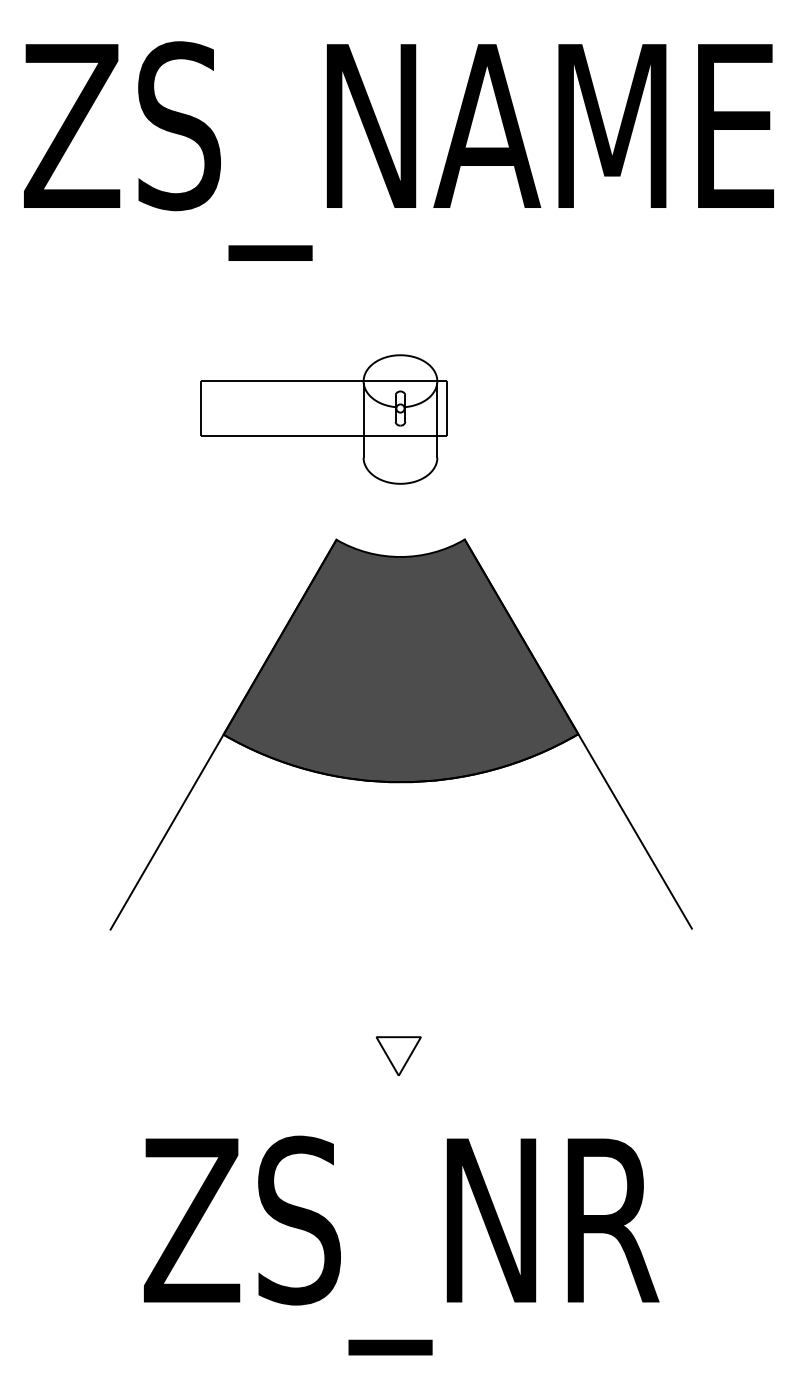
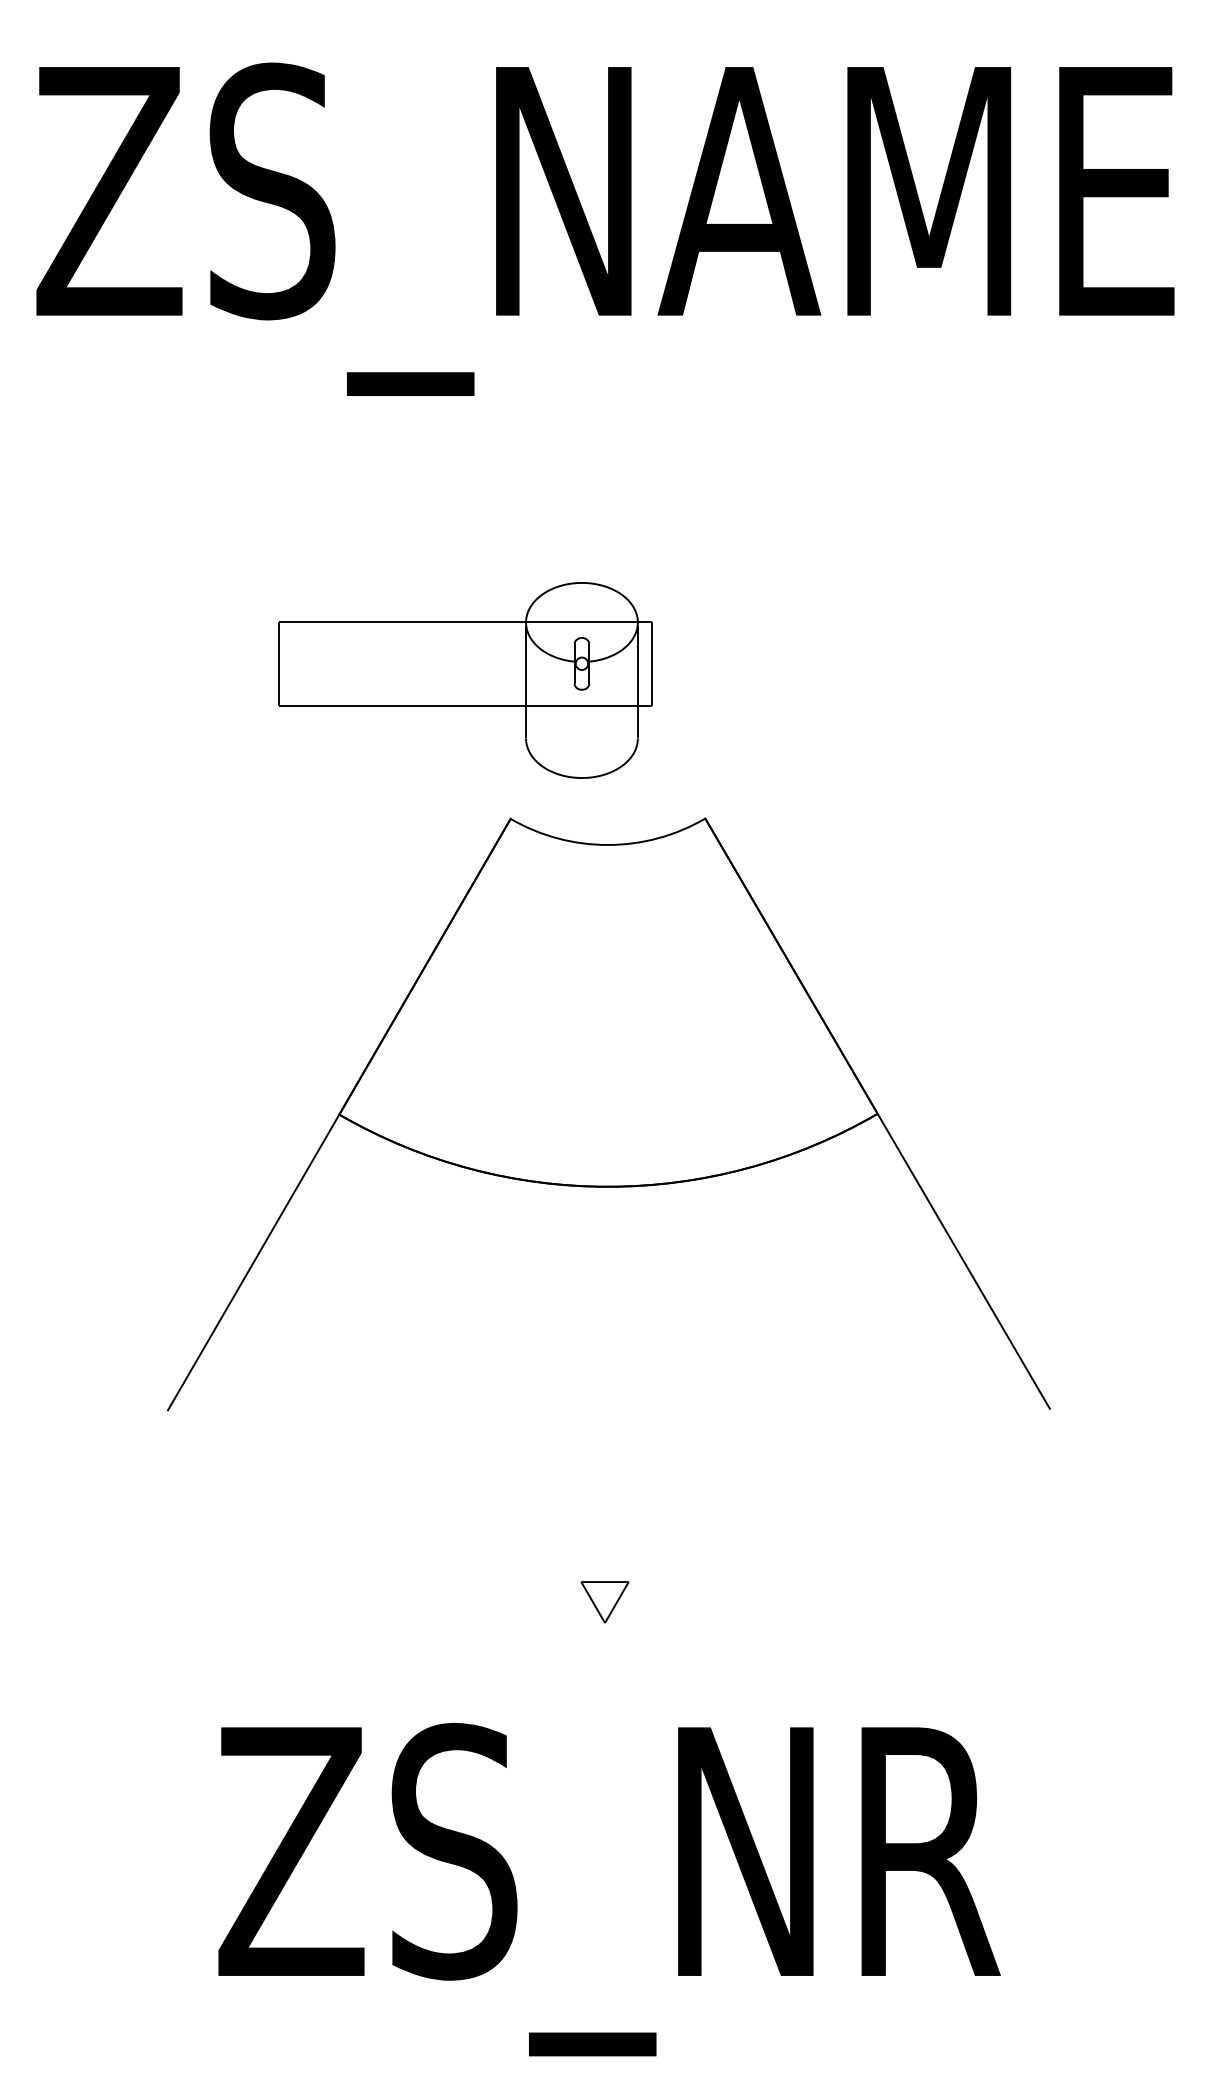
part: (323, 419) -> (465, 680), moved
fill: (400, 660) -> (607, 1002), removed
part: (398, 1055) -> (604, 1601), size x0.7

